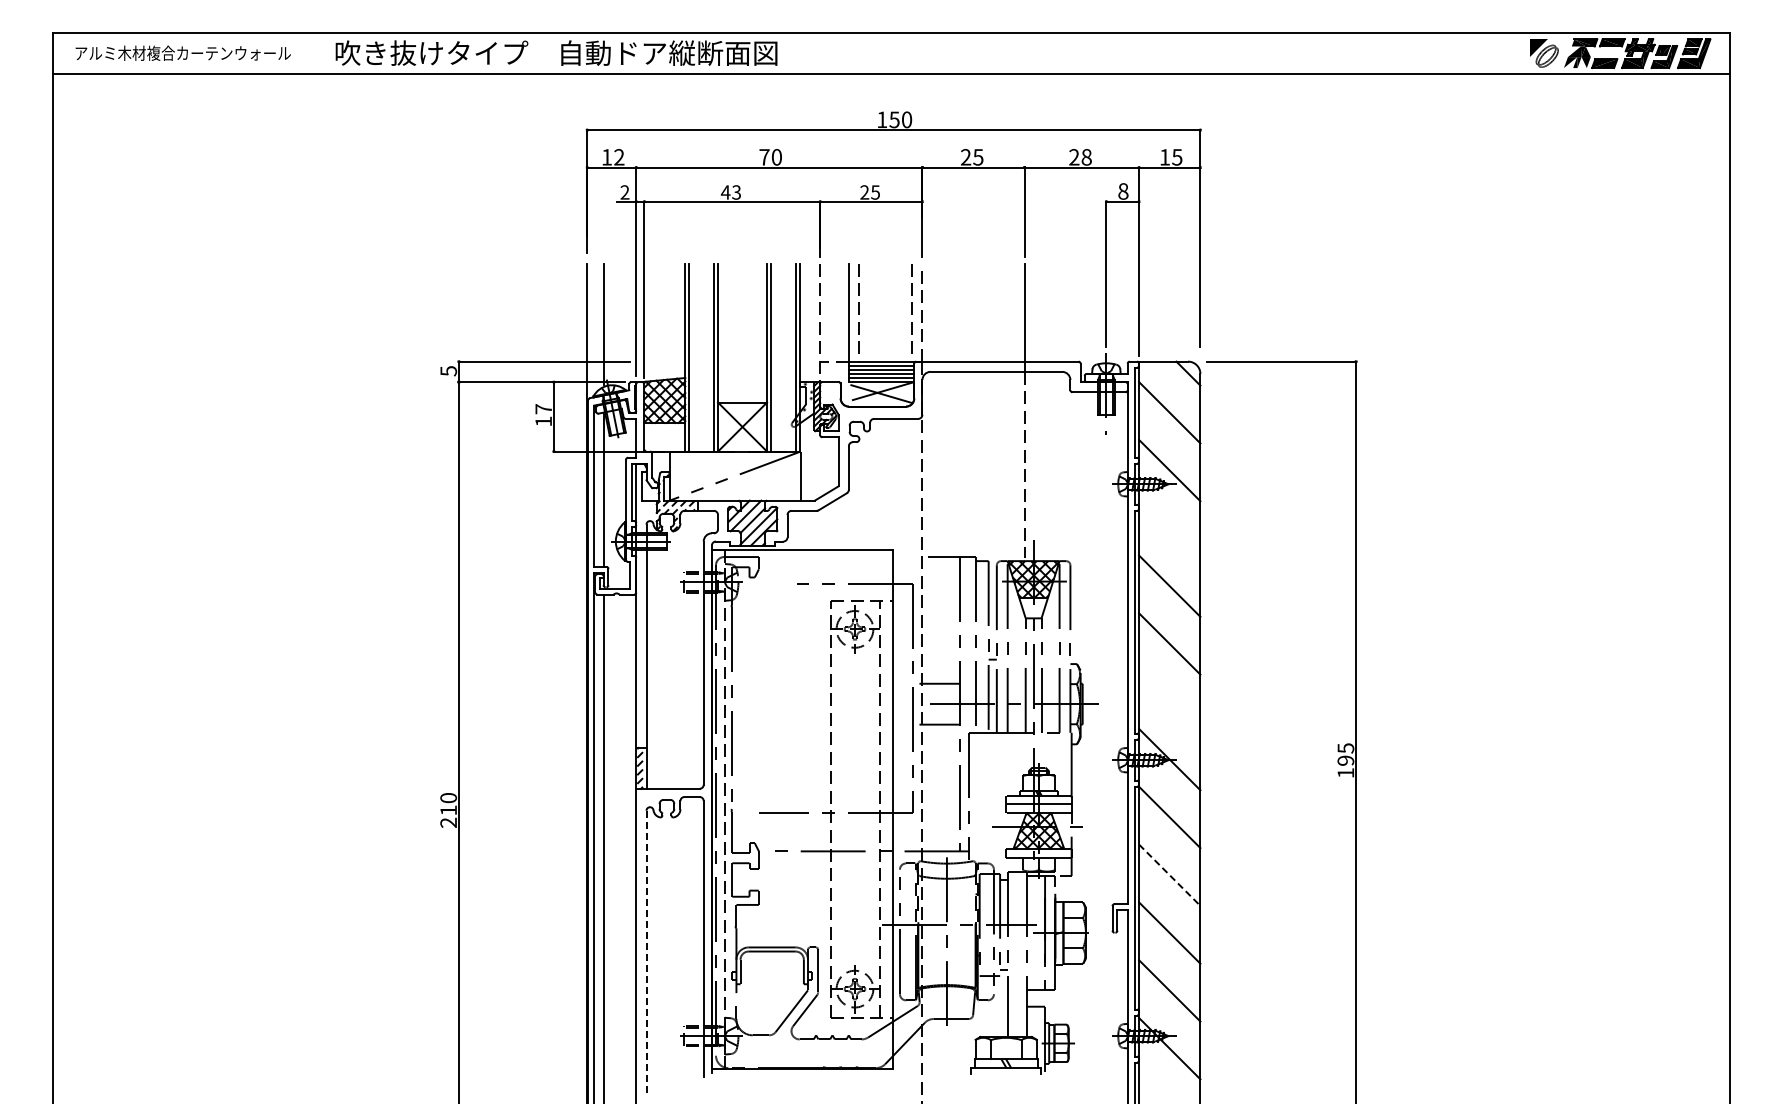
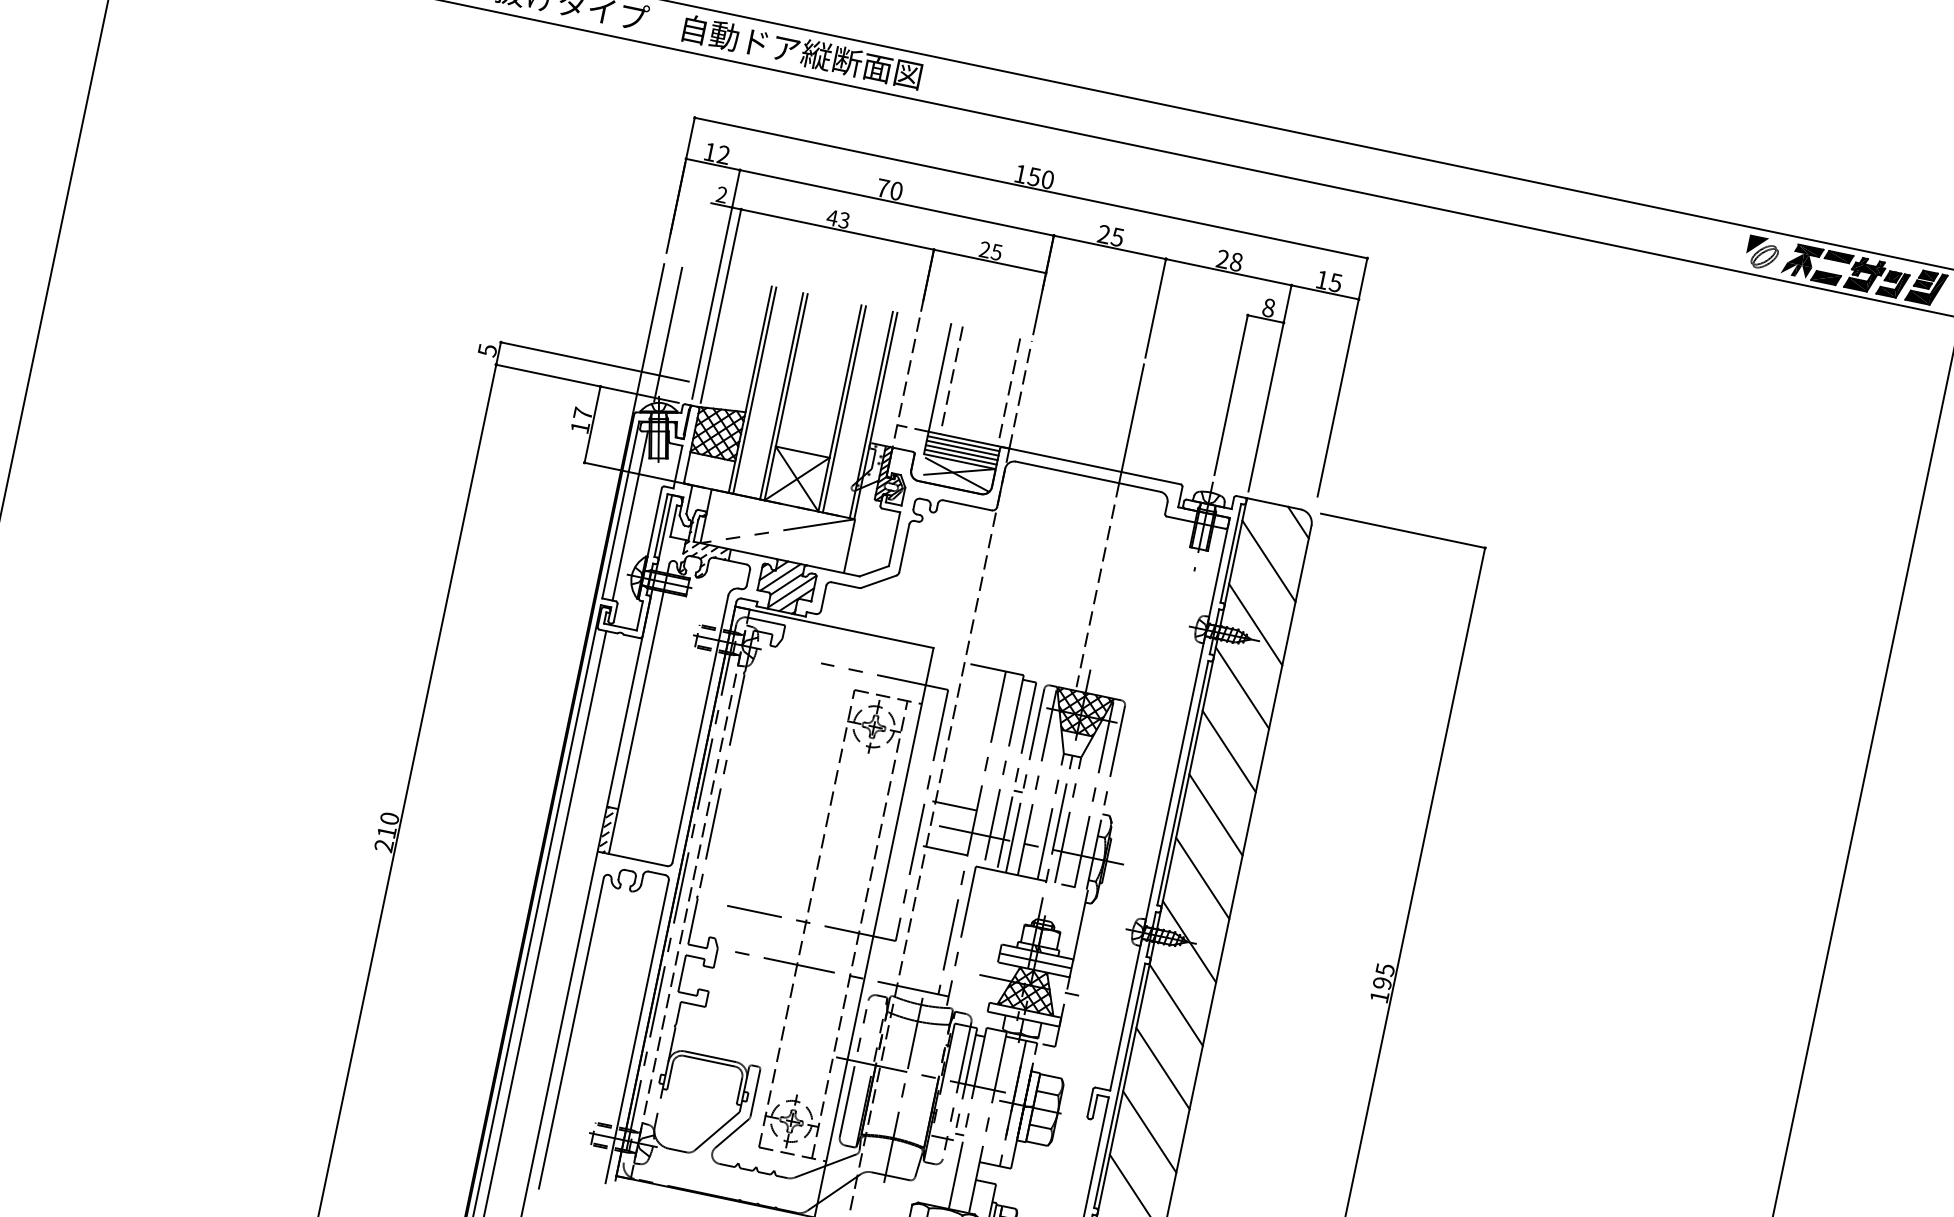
line: (1169, 528) -> (1242, 688), added
line: (1169, 701) -> (1202, 877), added
line: (1170, 875) -> (1163, 1069), dashed -> solid
line: (646, 952) -> (571, 1033), dashed -> solid

